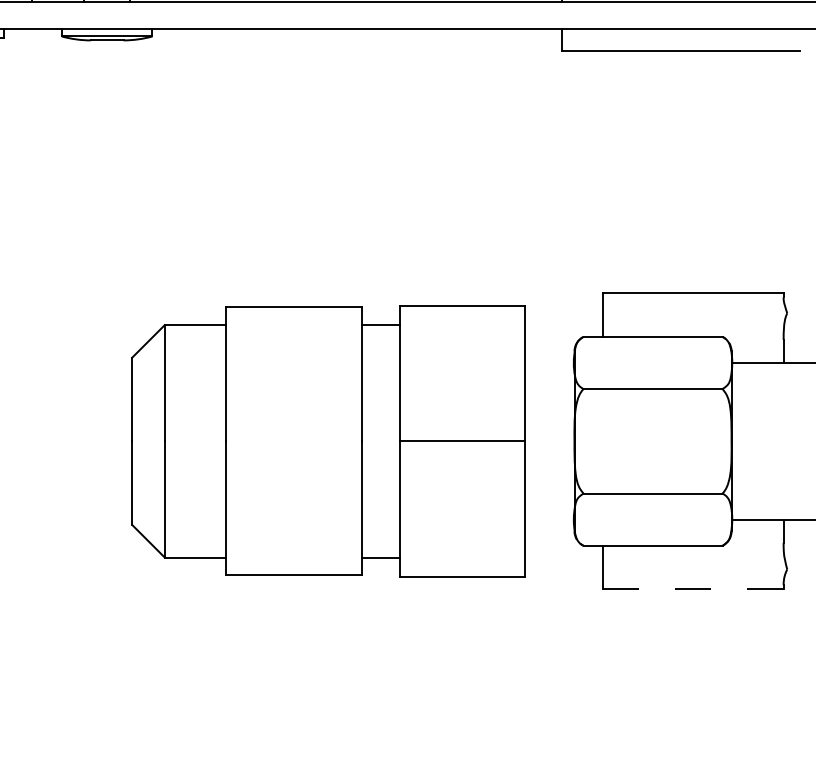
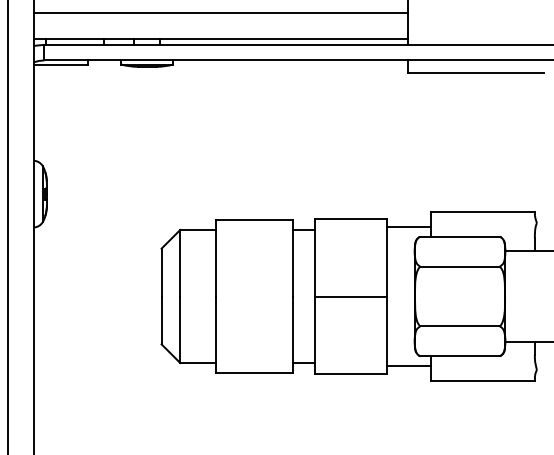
line: (563, 319) -> (408, 226), added
line: (563, 563) -> (408, 366), added
line: (693, 589) -> (483, 381), dashed -> solid

